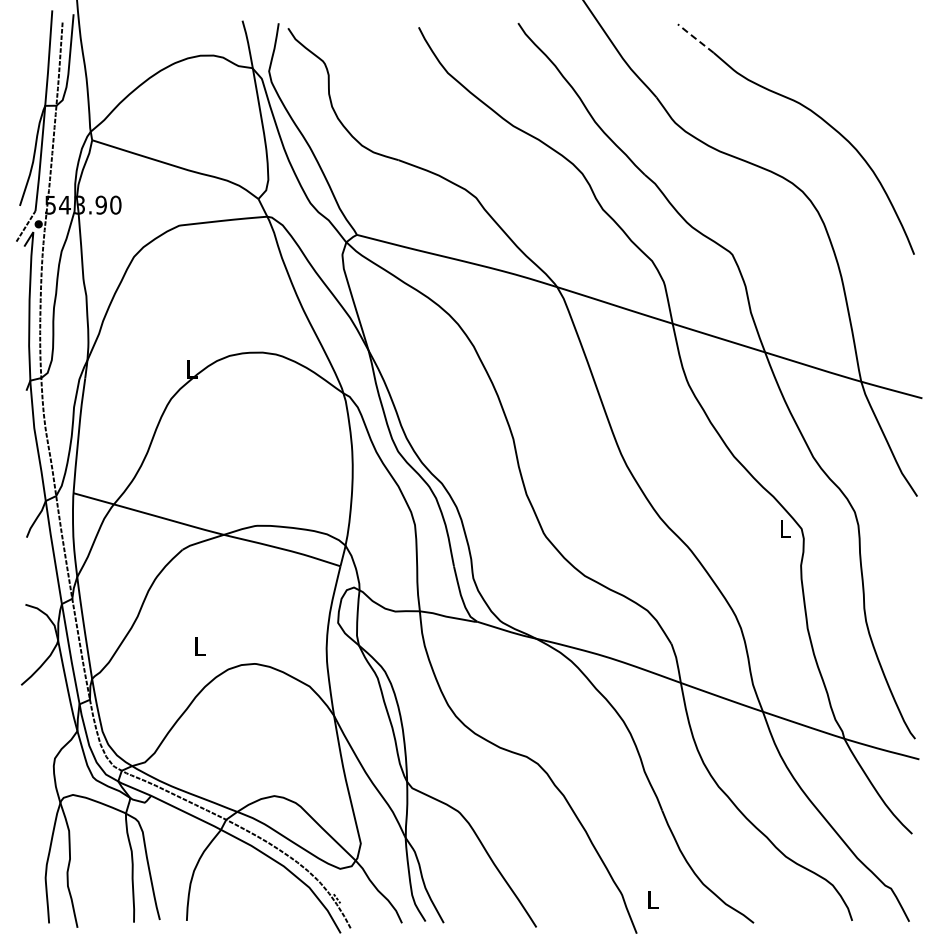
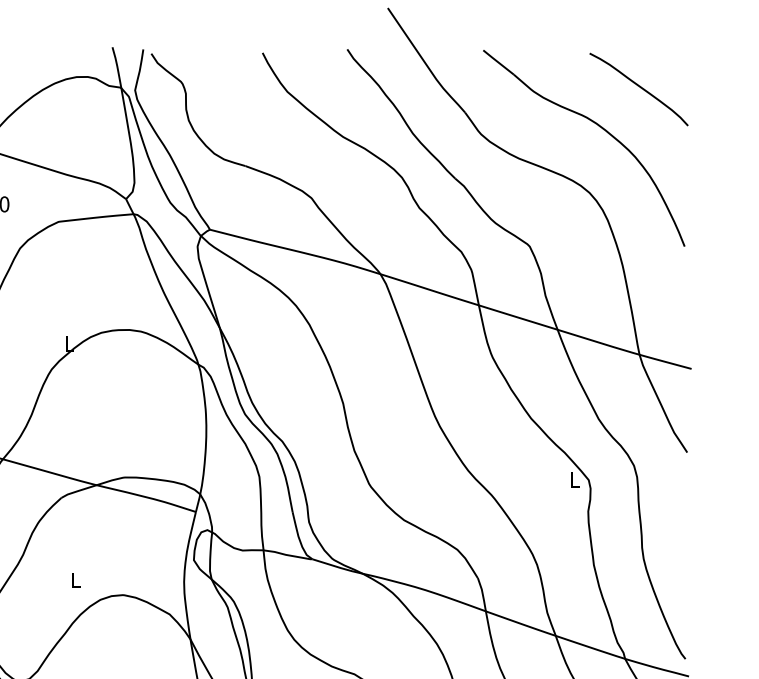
line: (695, 38) -> (498, 62), dashed -> solid
curve: (862, 68) -> (640, 87), added

